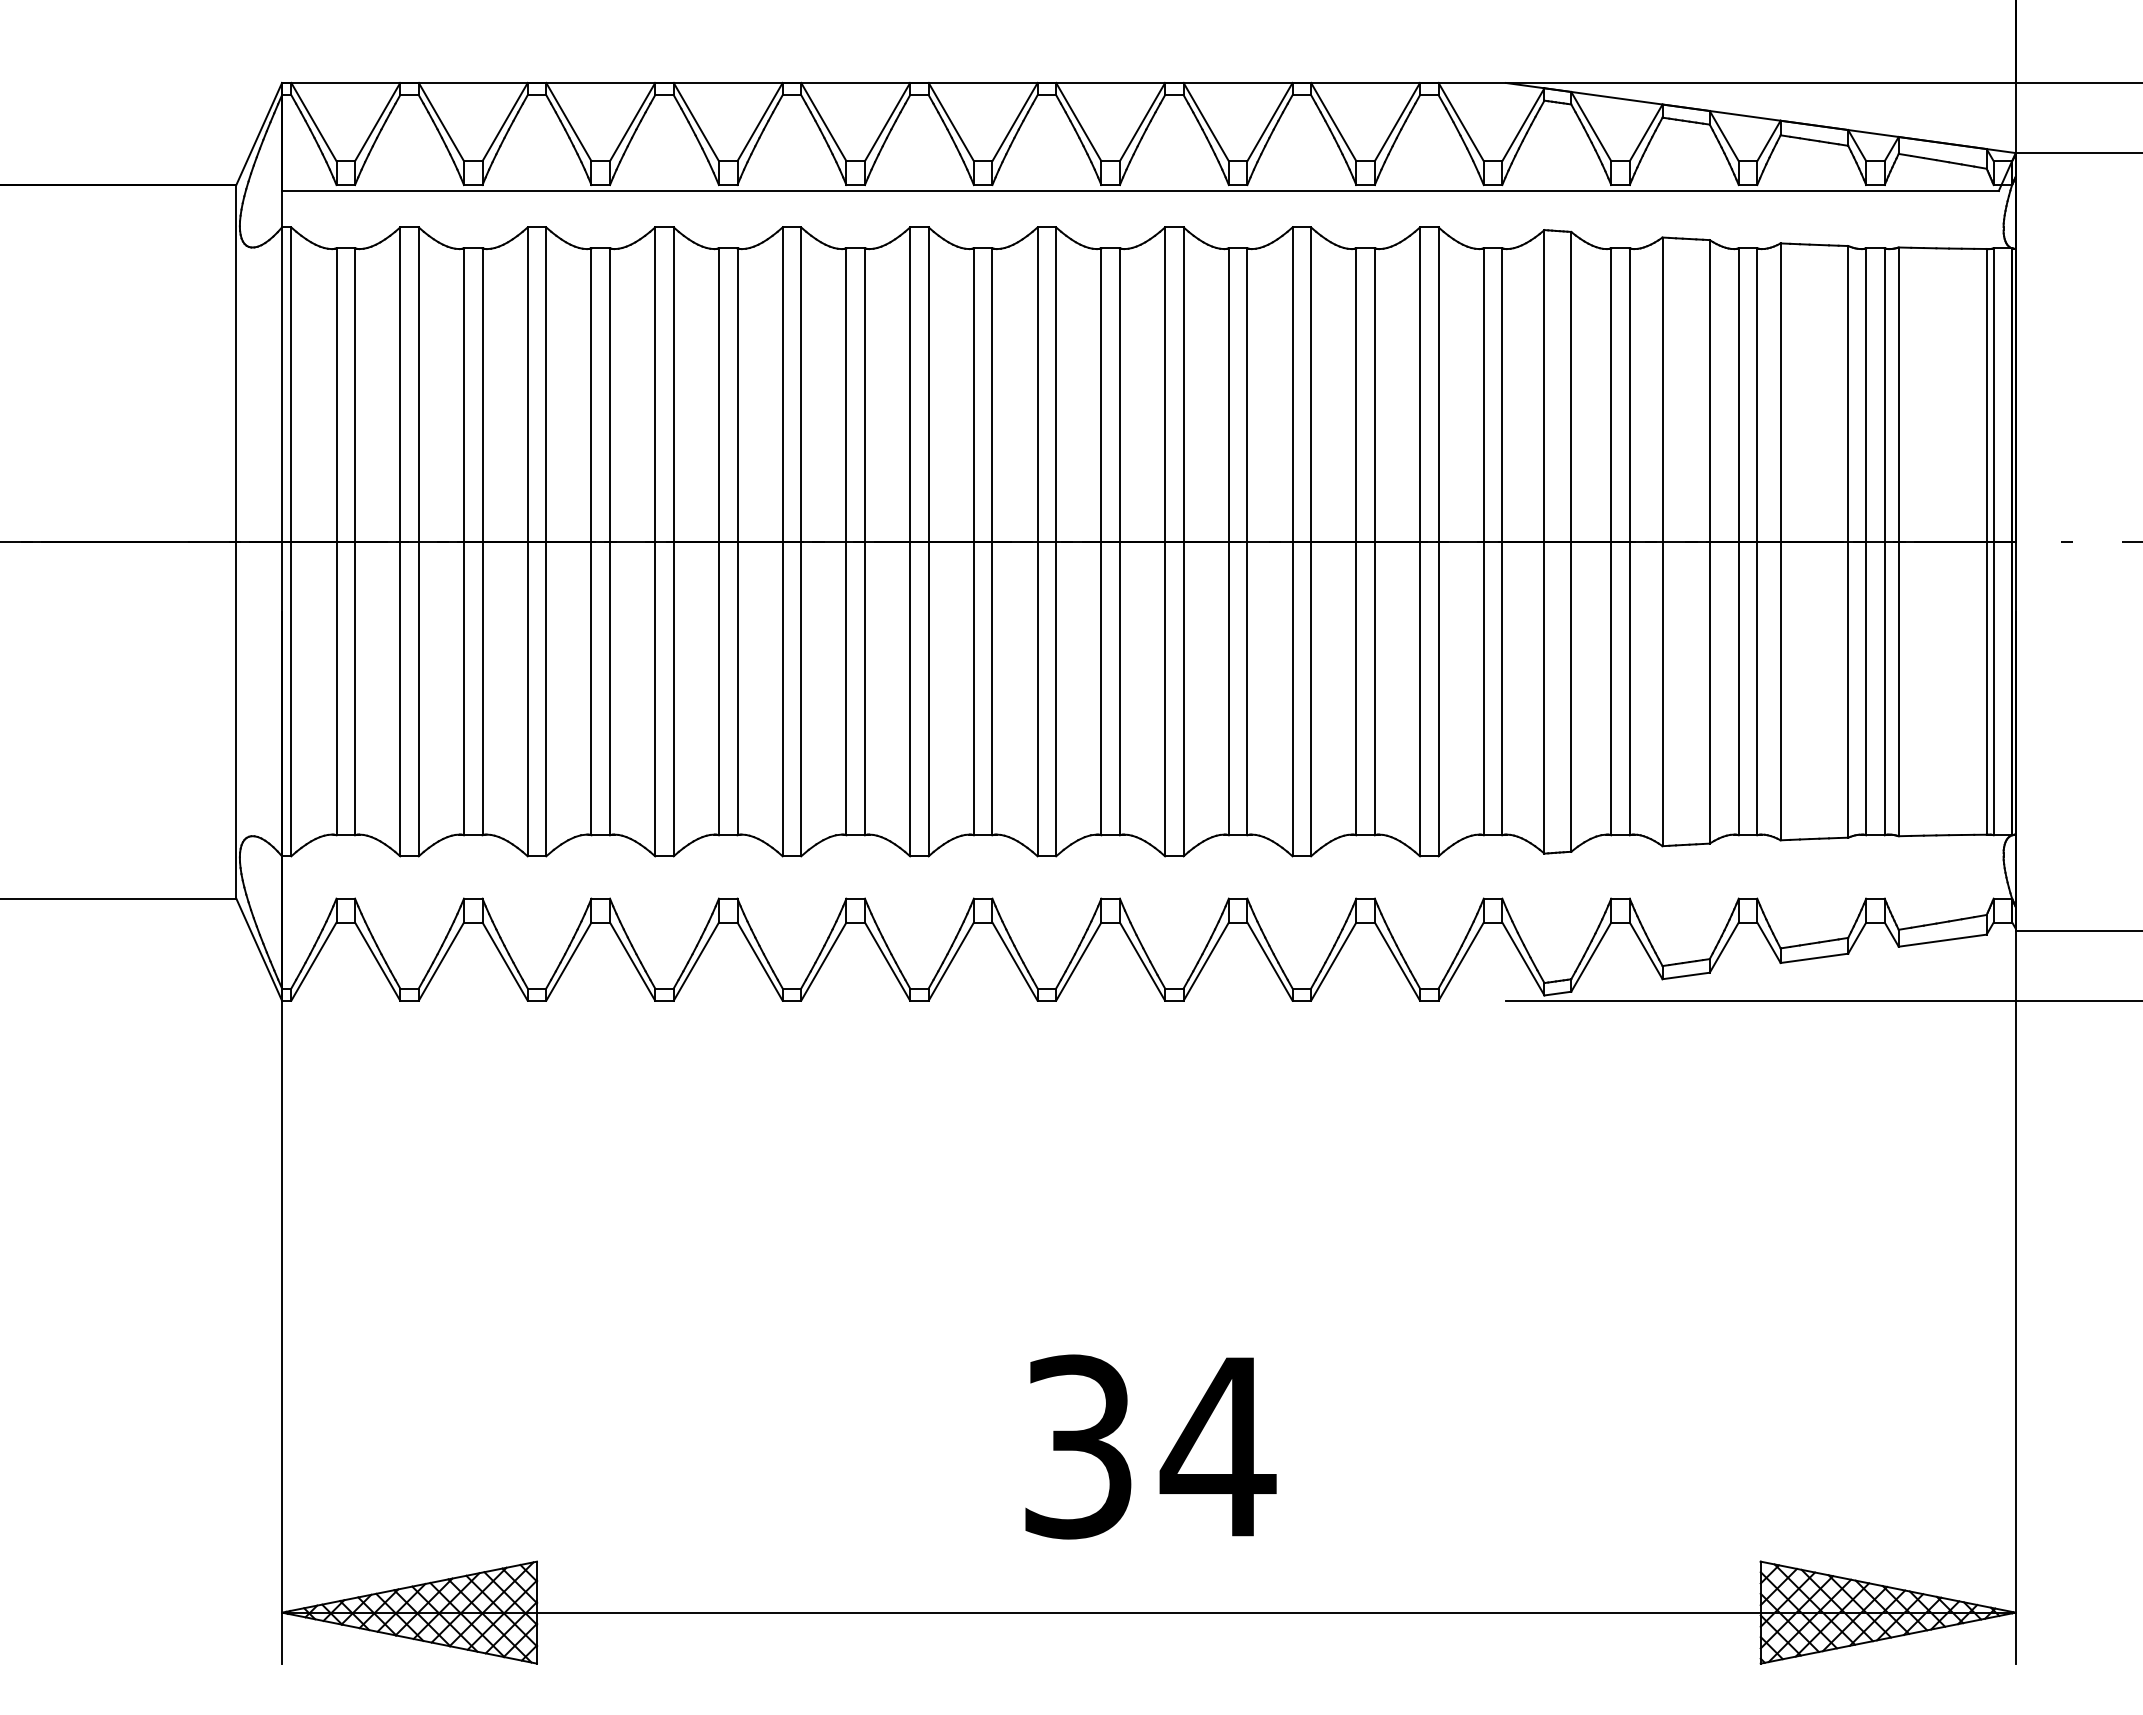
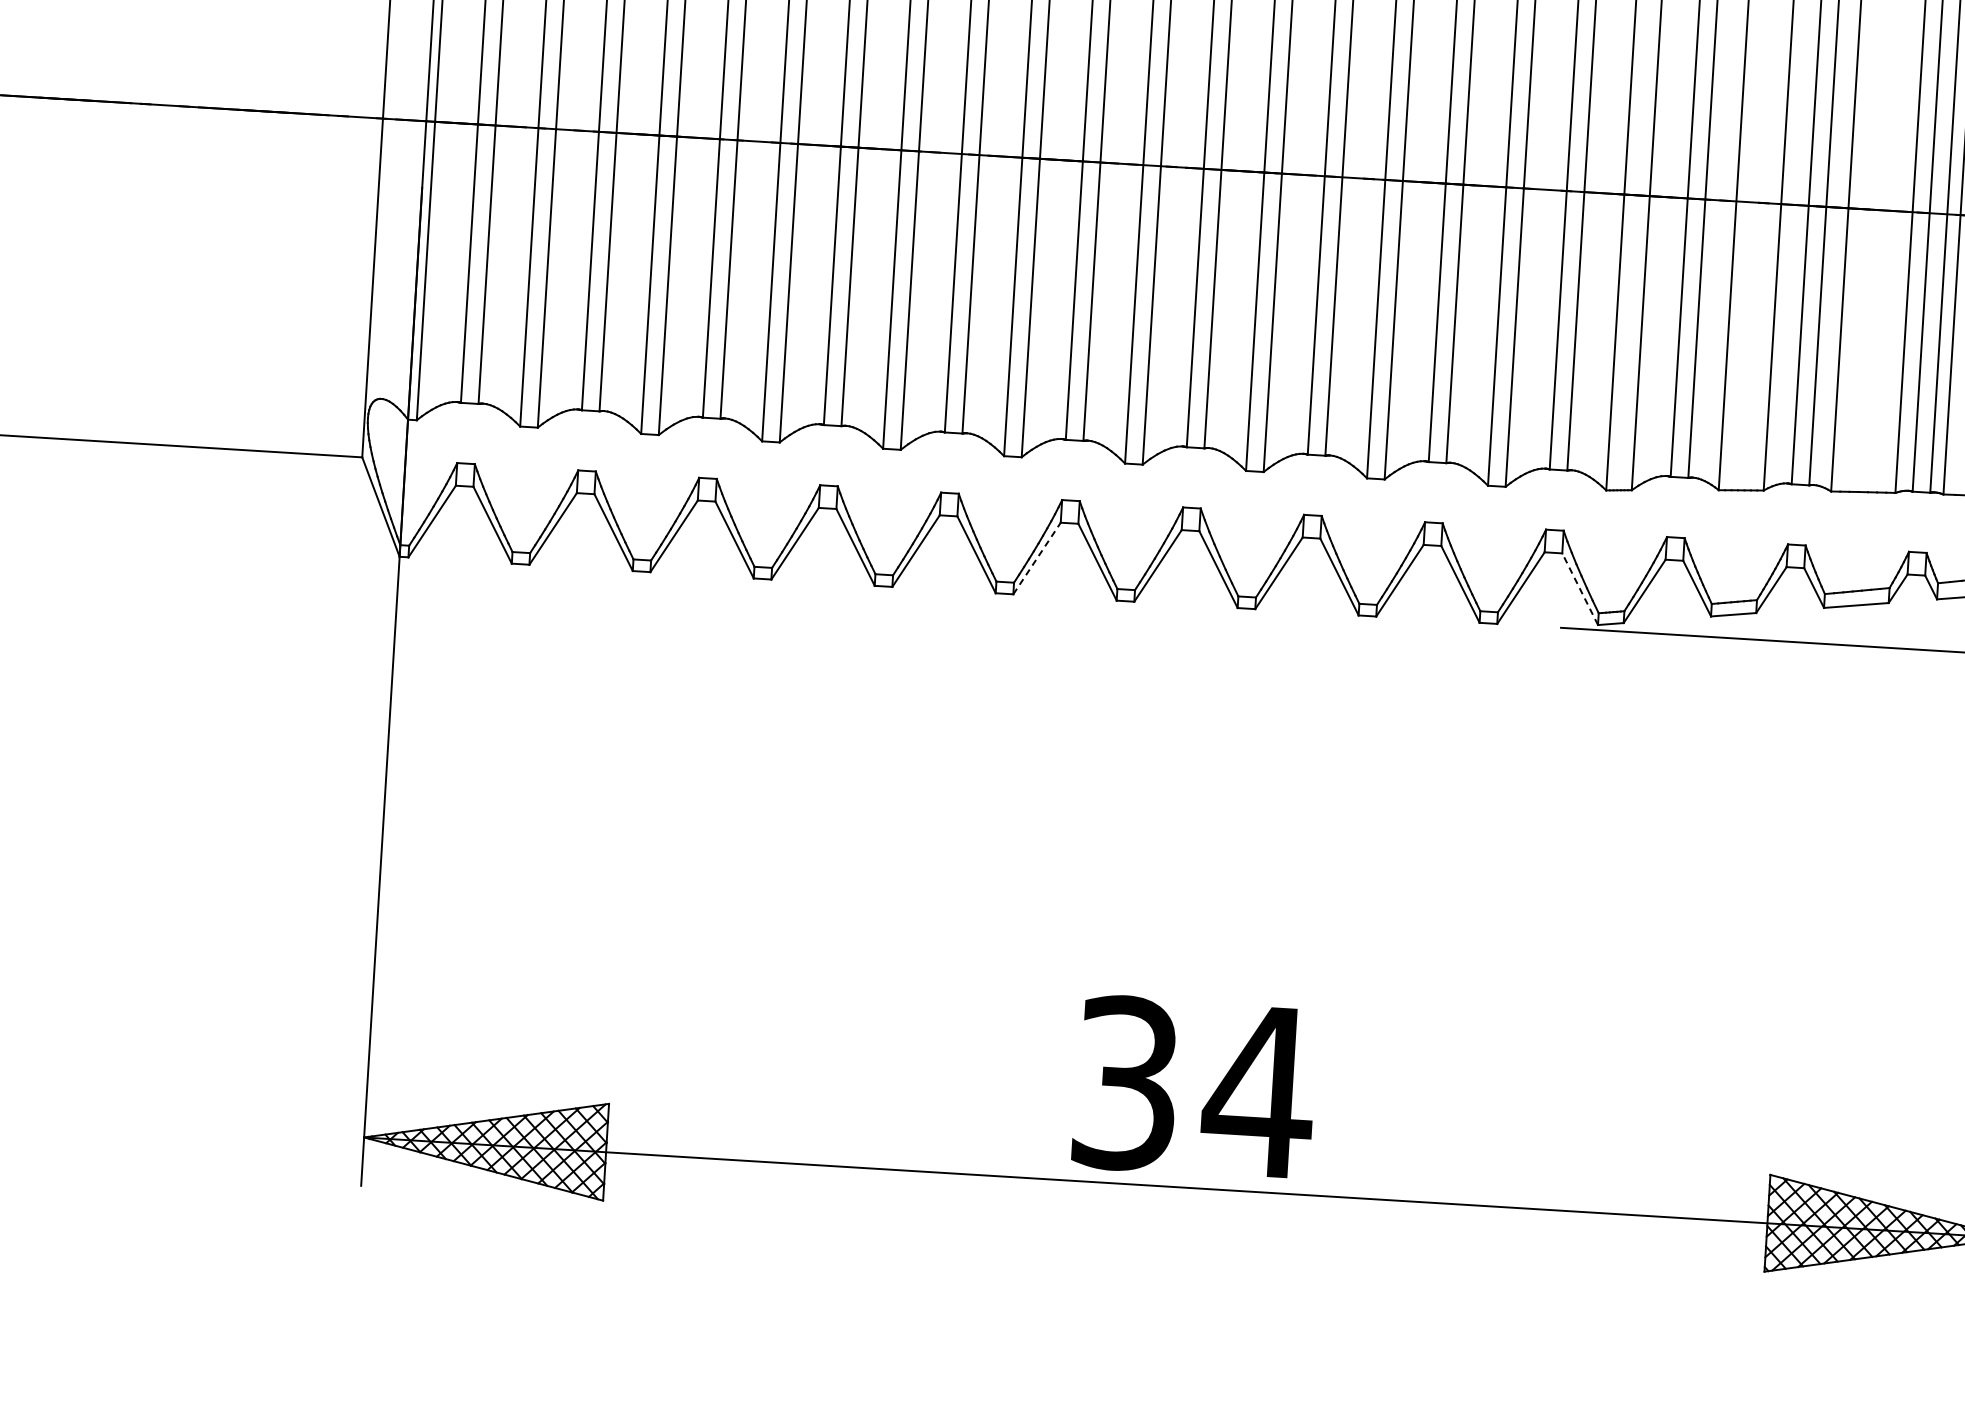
line: (1523, 958) -> (1580, 588), solid -> dashed
line: (951, 961) -> (1037, 558), solid -> dashed
text: (1150, 1446) -> (1194, 1087), moved

